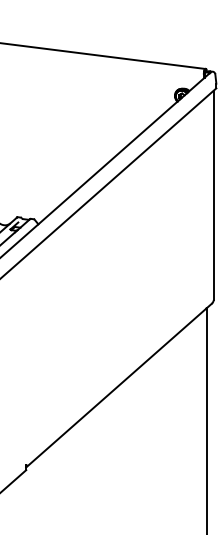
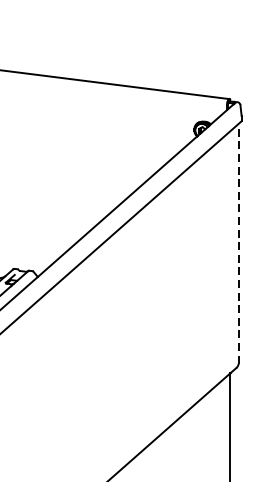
line: (213, 195) -> (238, 243), solid -> dashed

